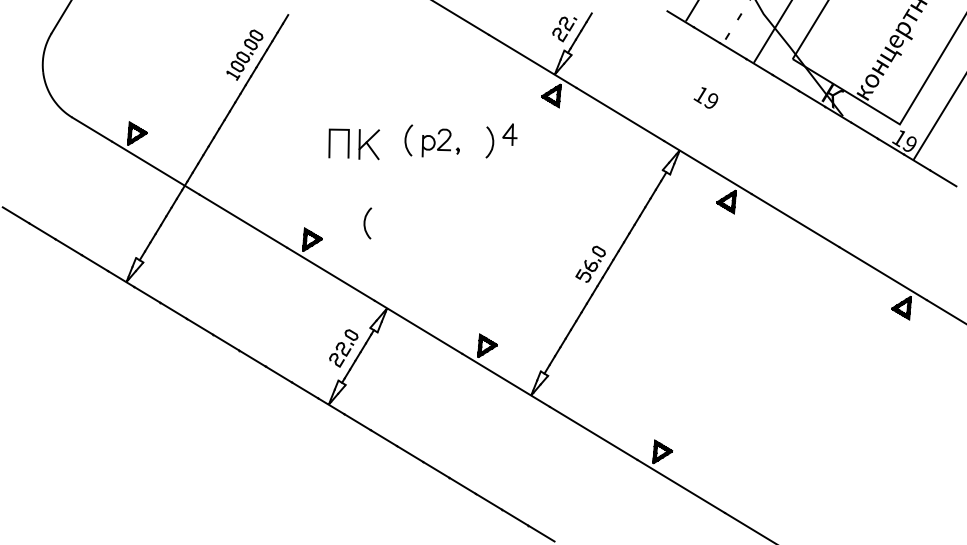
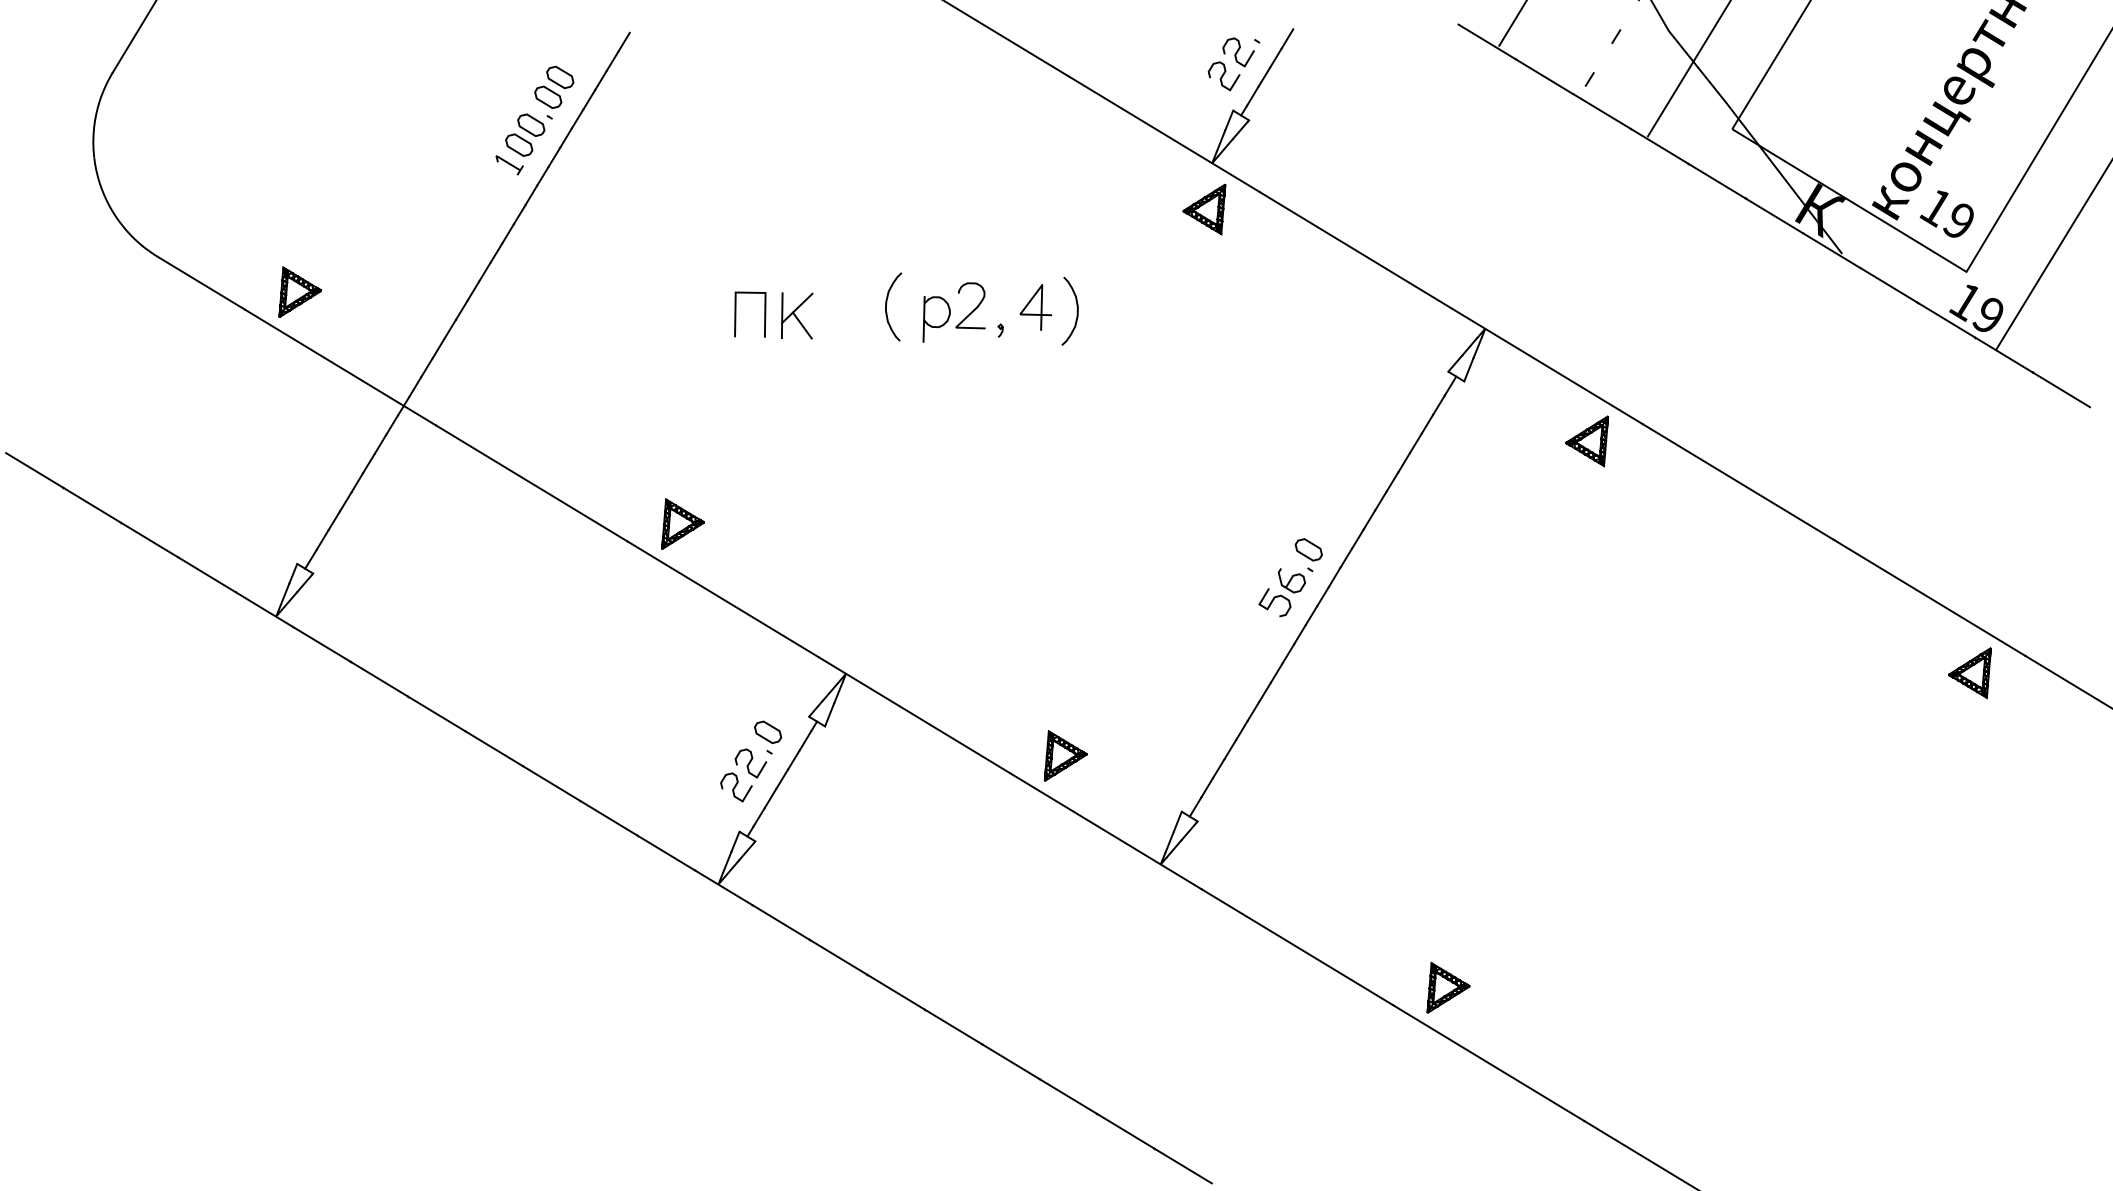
text: (705, 97) -> (1945, 213), moved
part: (509, 134) -> (1034, 307), moved
part: (353, 144) -> (772, 315), size x0.71
curve: (365, 223) -> (798, 488), removed

